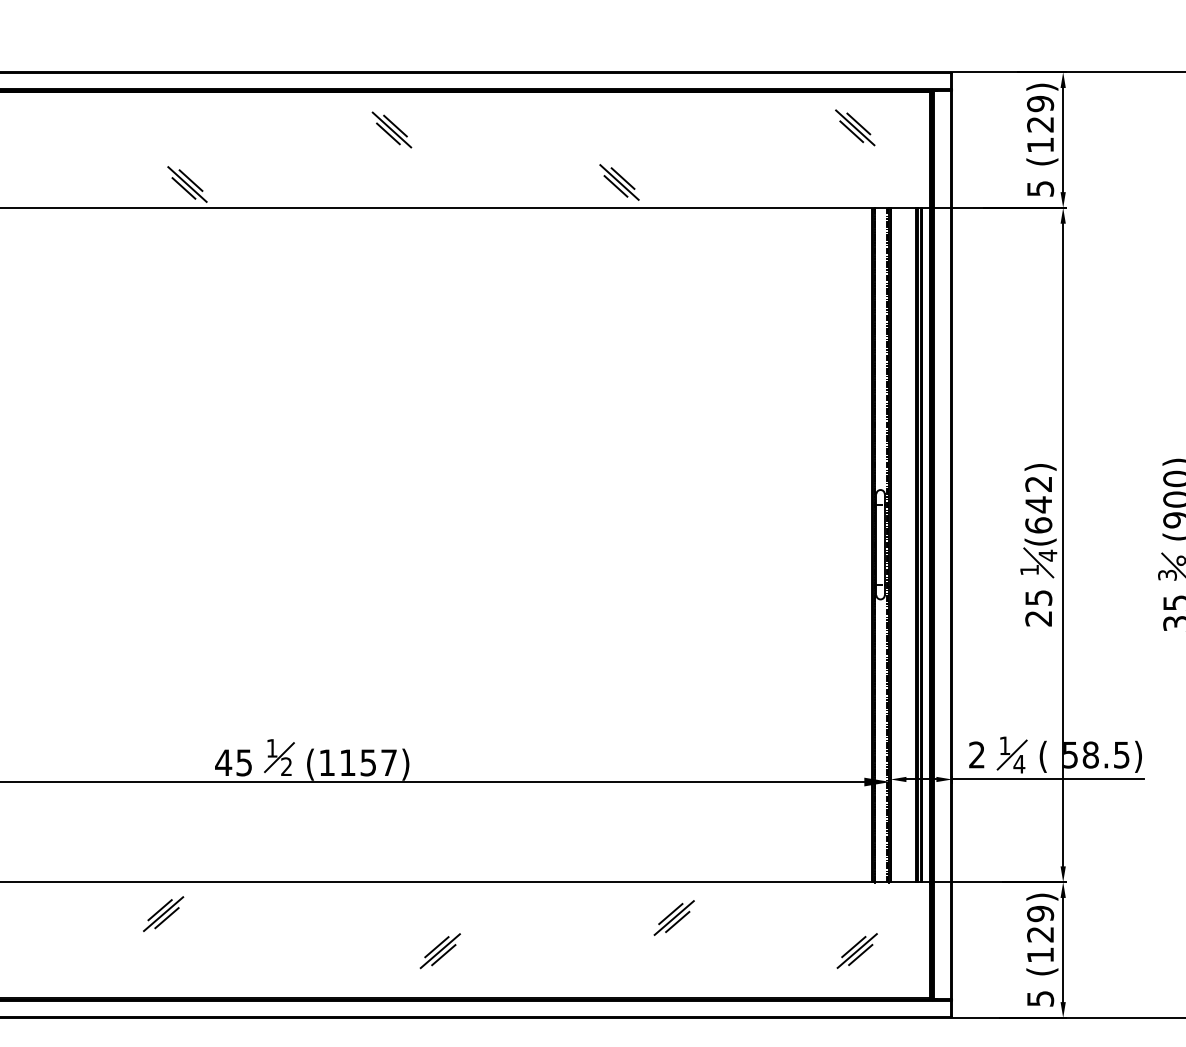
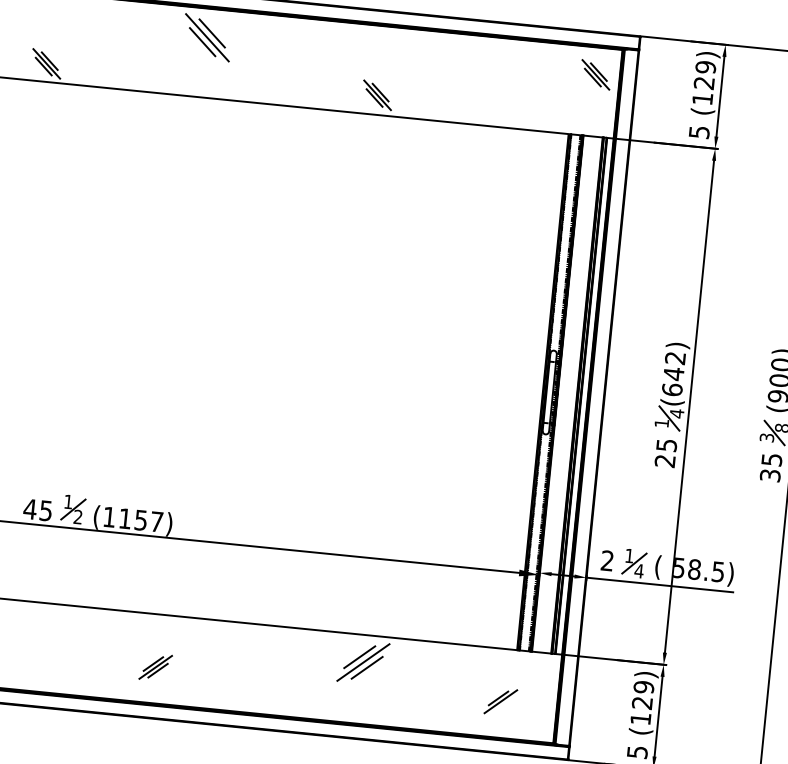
part: (855, 127) -> (596, 74), moved
part: (391, 129) -> (207, 37), size x1.6
part: (673, 917) -> (362, 662), size x1.6
part: (439, 951) -> (155, 667), moved
line: (860, 954) -> (503, 704), removed

